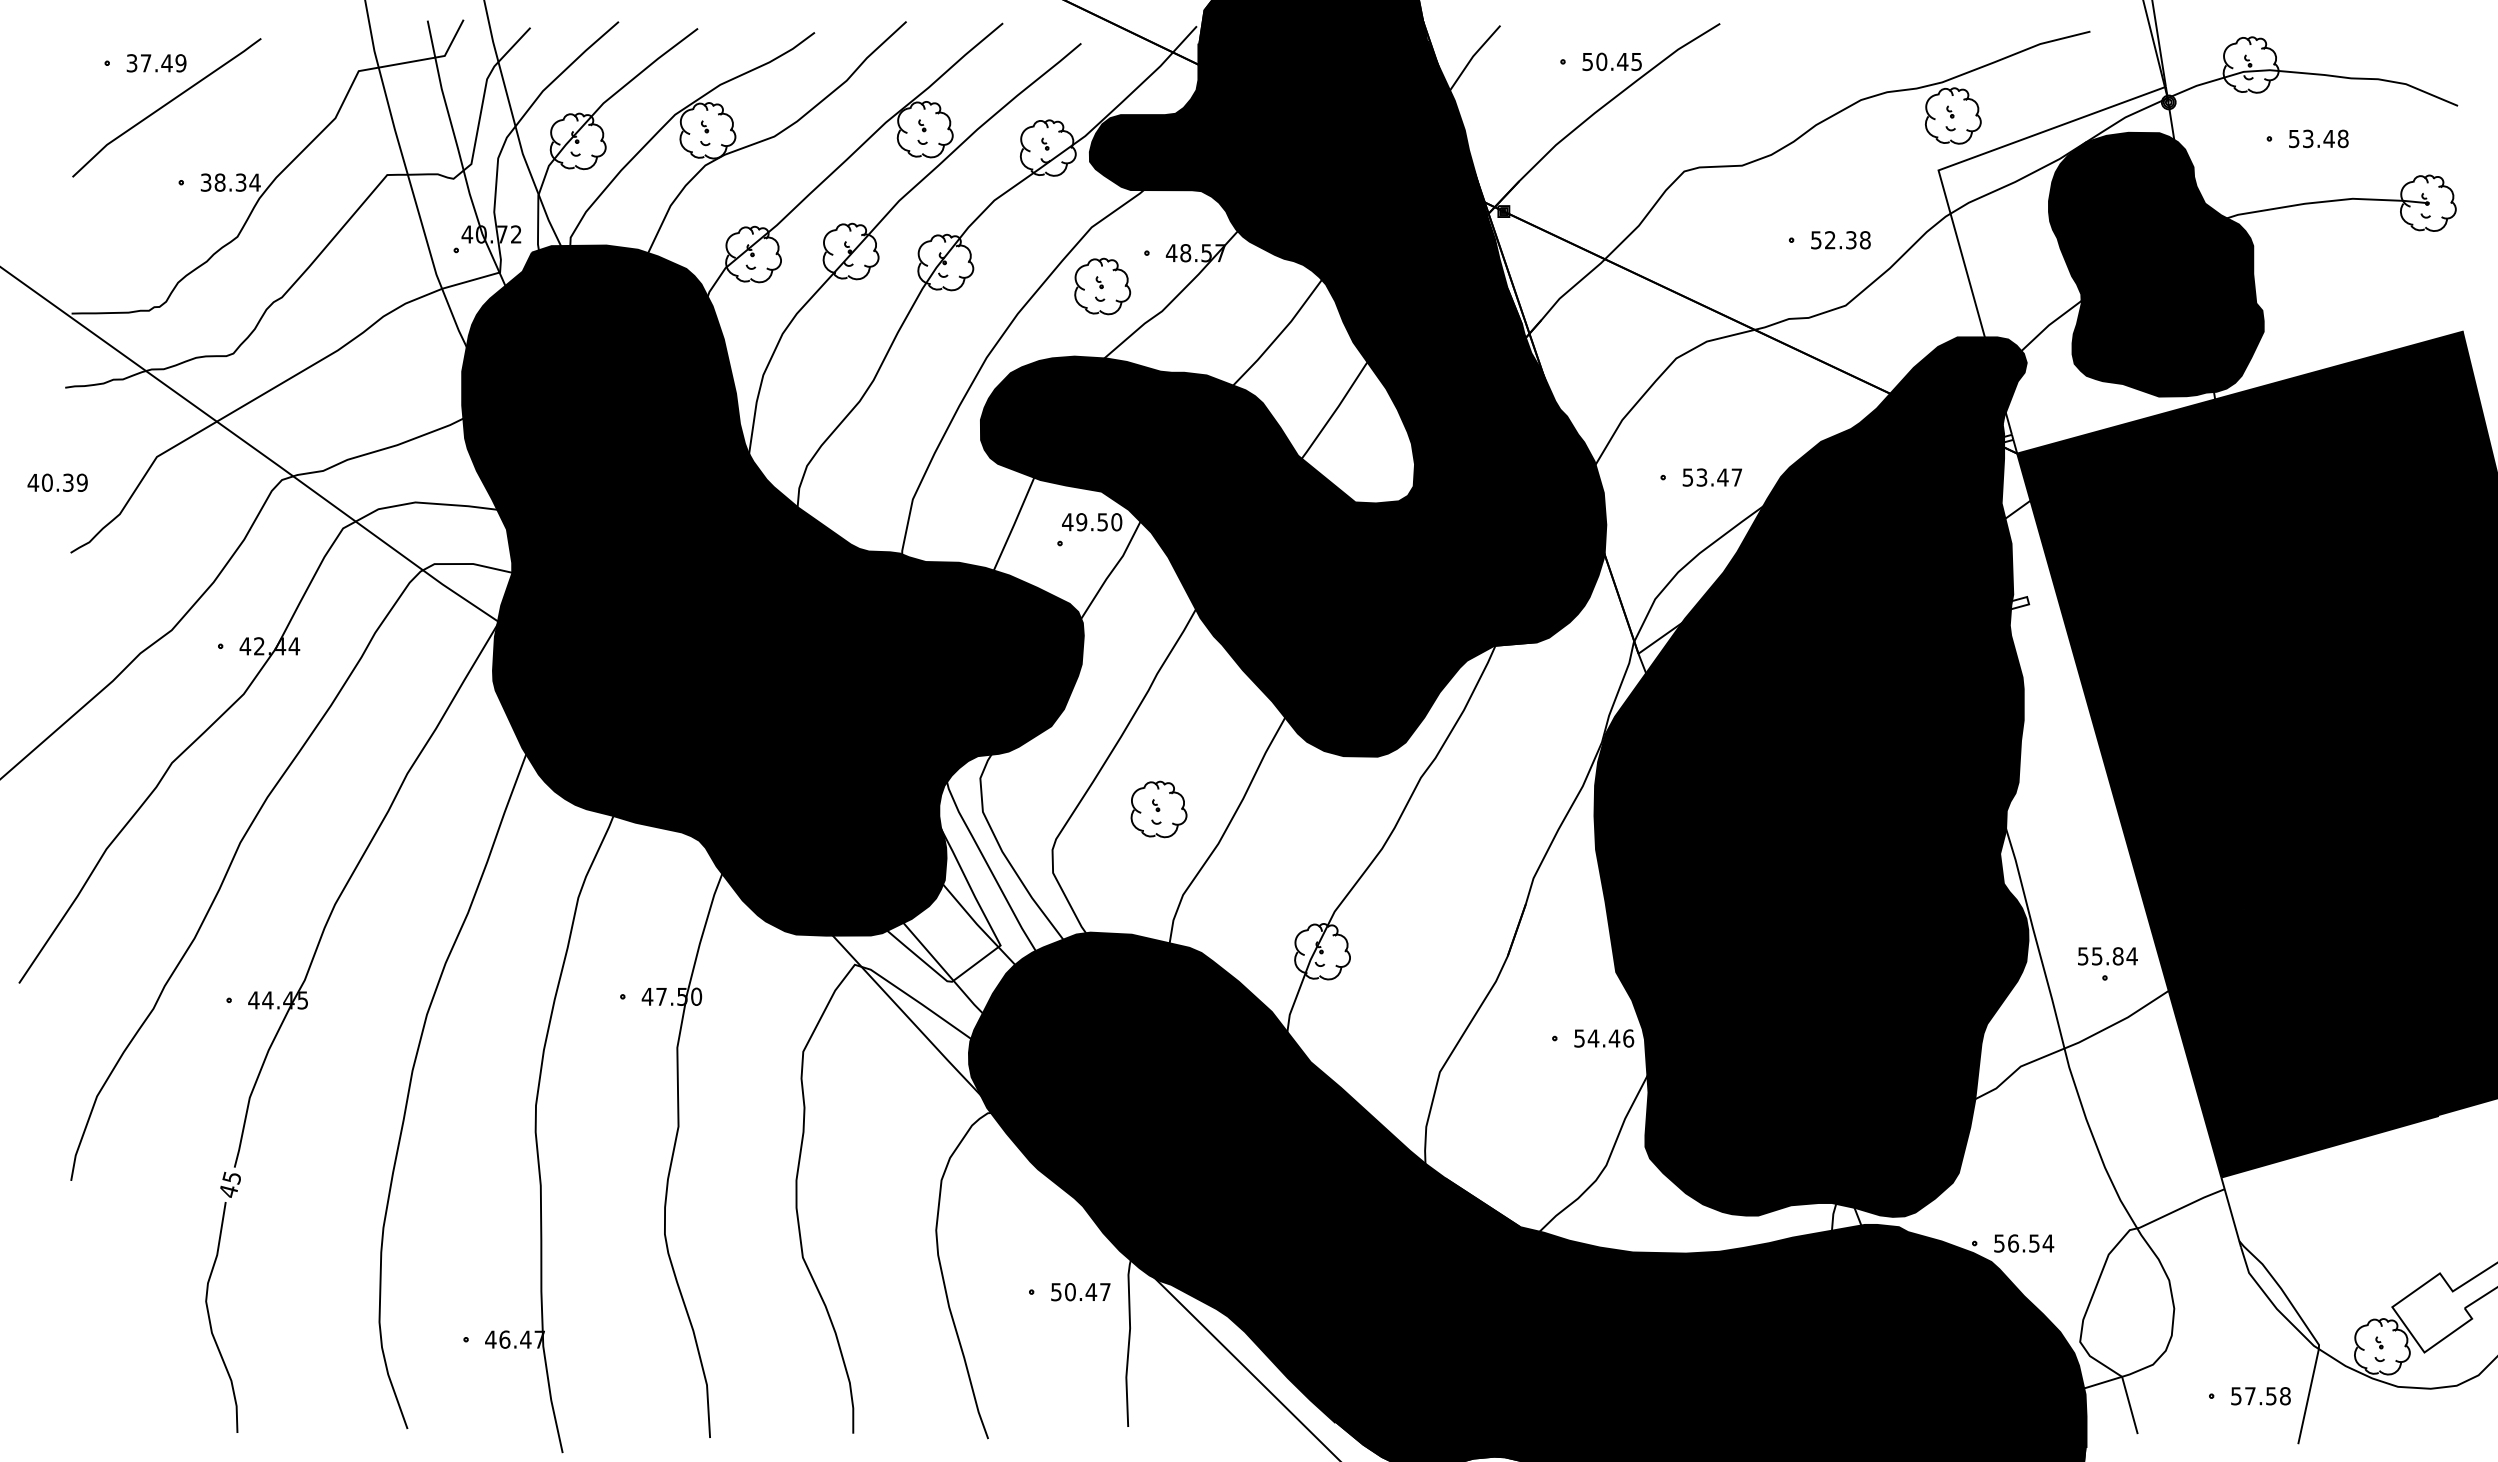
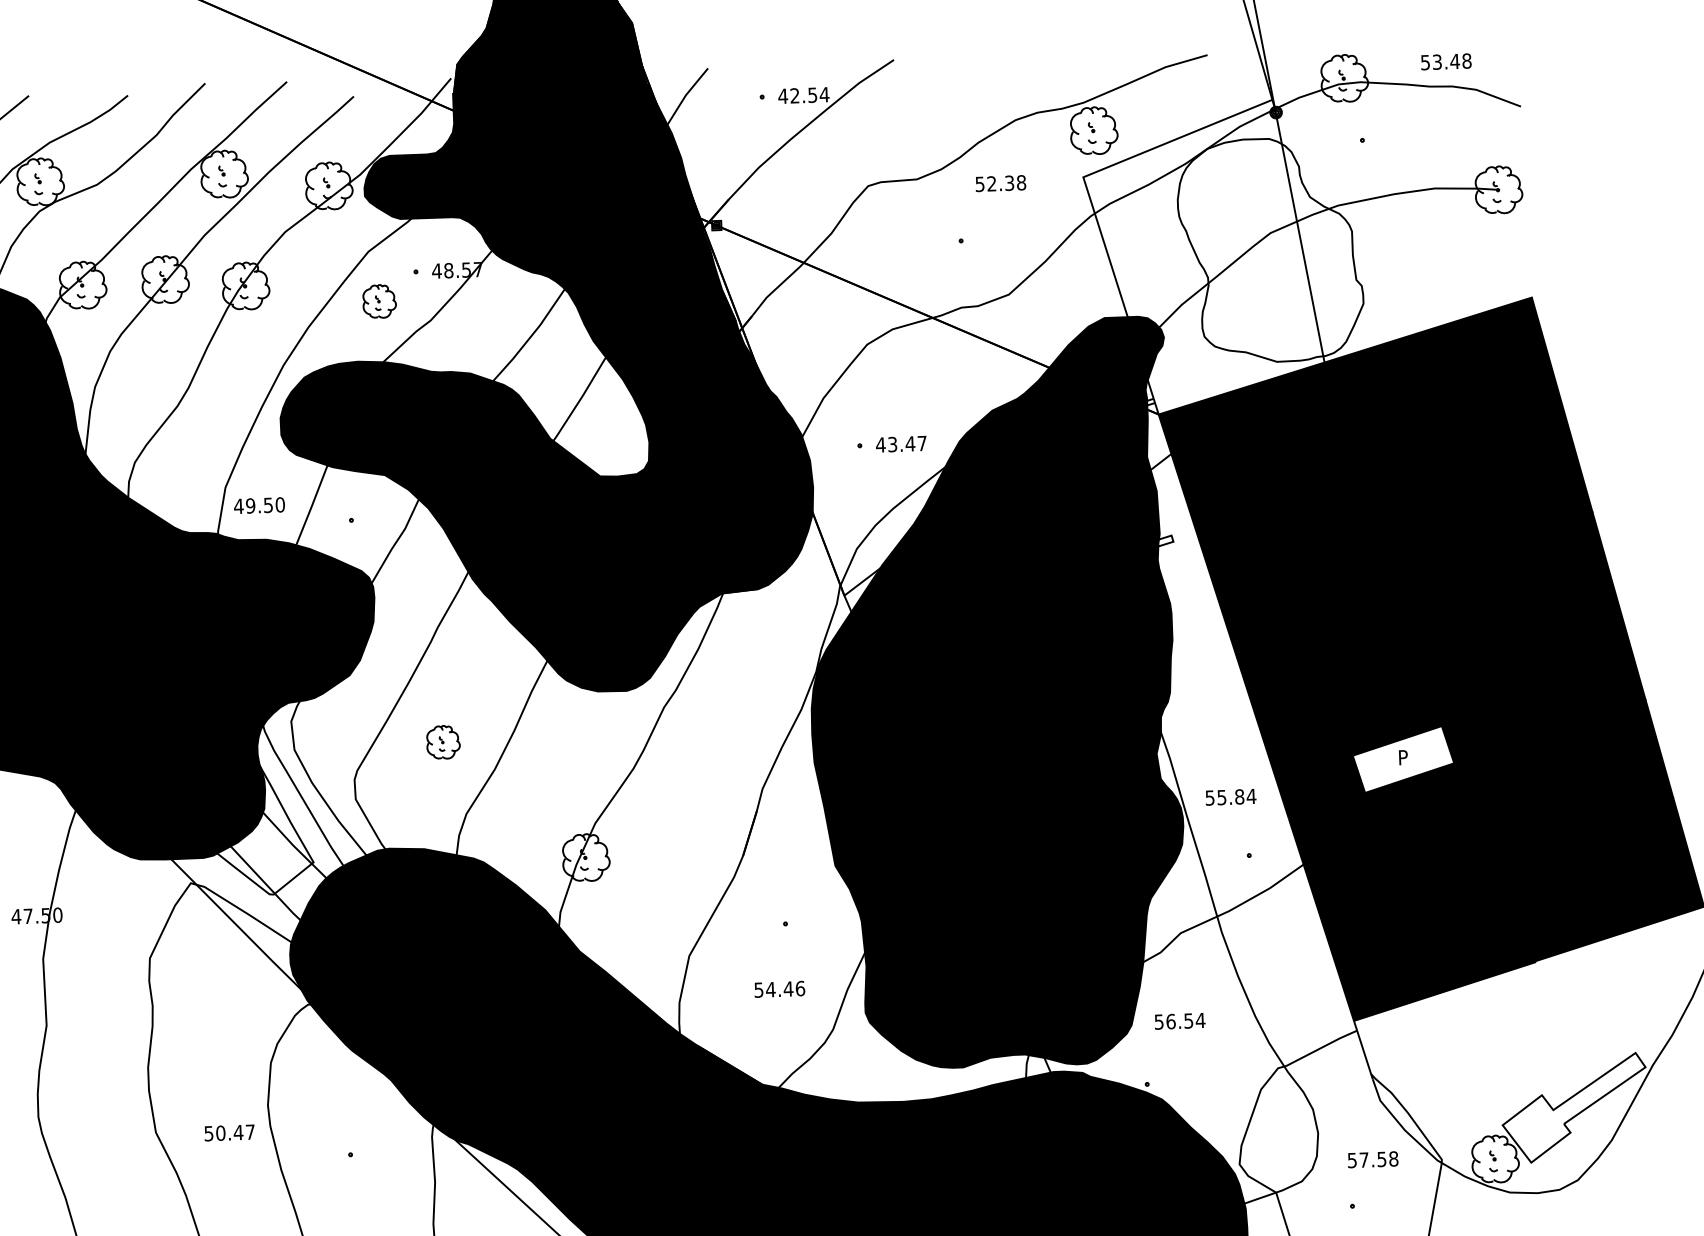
text: (1612, 61) -> (804, 95), 50.45 -> 42.54
text: (2318, 138) -> (1446, 61), moved
text: (1840, 240) -> (1000, 183), moved
fill: (2155, 264) -> (1269, 250), removed
part: (1102, 286) -> (379, 301), size x0.7
text: (1687, 477) -> (880, 444), 53.47 -> 43.47
text: (1092, 522) -> (259, 505), moved
part: (1158, 809) -> (443, 742), size x0.7
fill: (2290, 871) -> (1402, 759), removed
text: (2107, 956) -> (1230, 797), moved
text: (1604, 1038) -> (780, 989), moved
text: (2024, 1243) -> (1180, 1021), moved
text: (1080, 1292) -> (229, 1133), moved
text: (2260, 1396) -> (1372, 1159), moved

